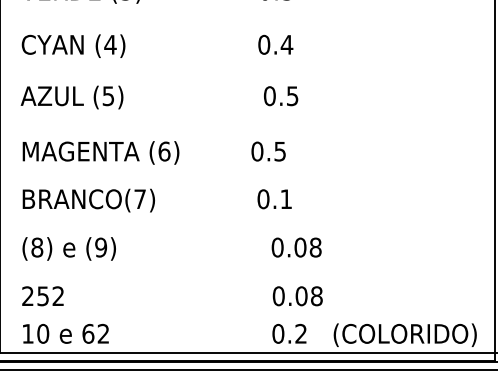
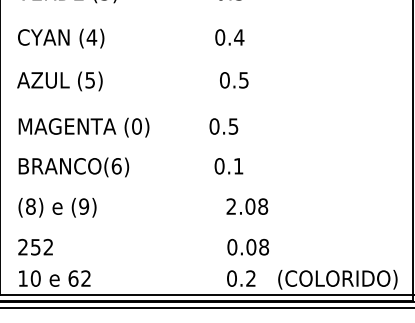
text: (164, 151) -> (137, 126), (6) -> (0)
text: (140, 199) -> (116, 166), BRANCO(7) -> BRANCO(6)
text: (277, 247) -> (231, 206), 0.08 -> 2.08

